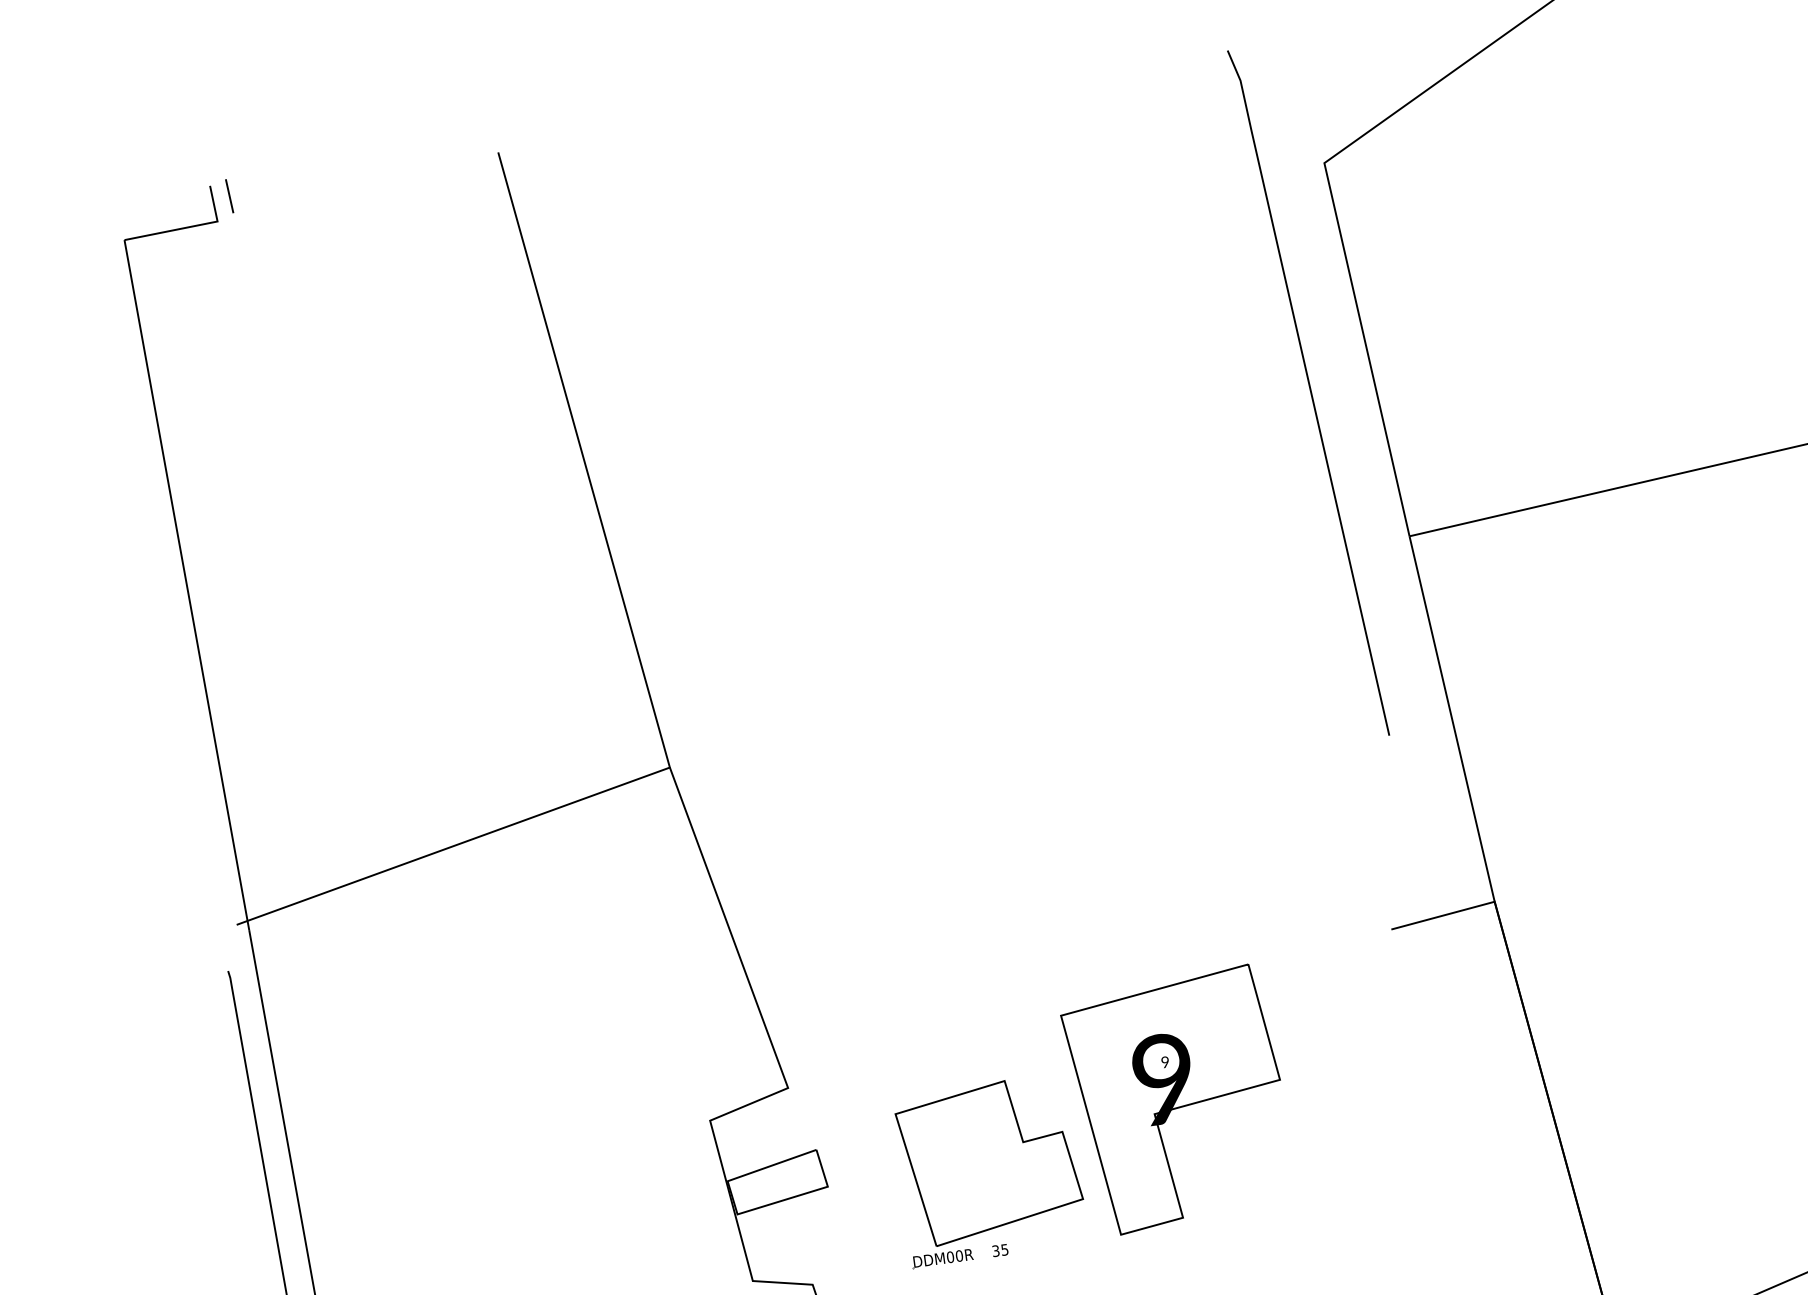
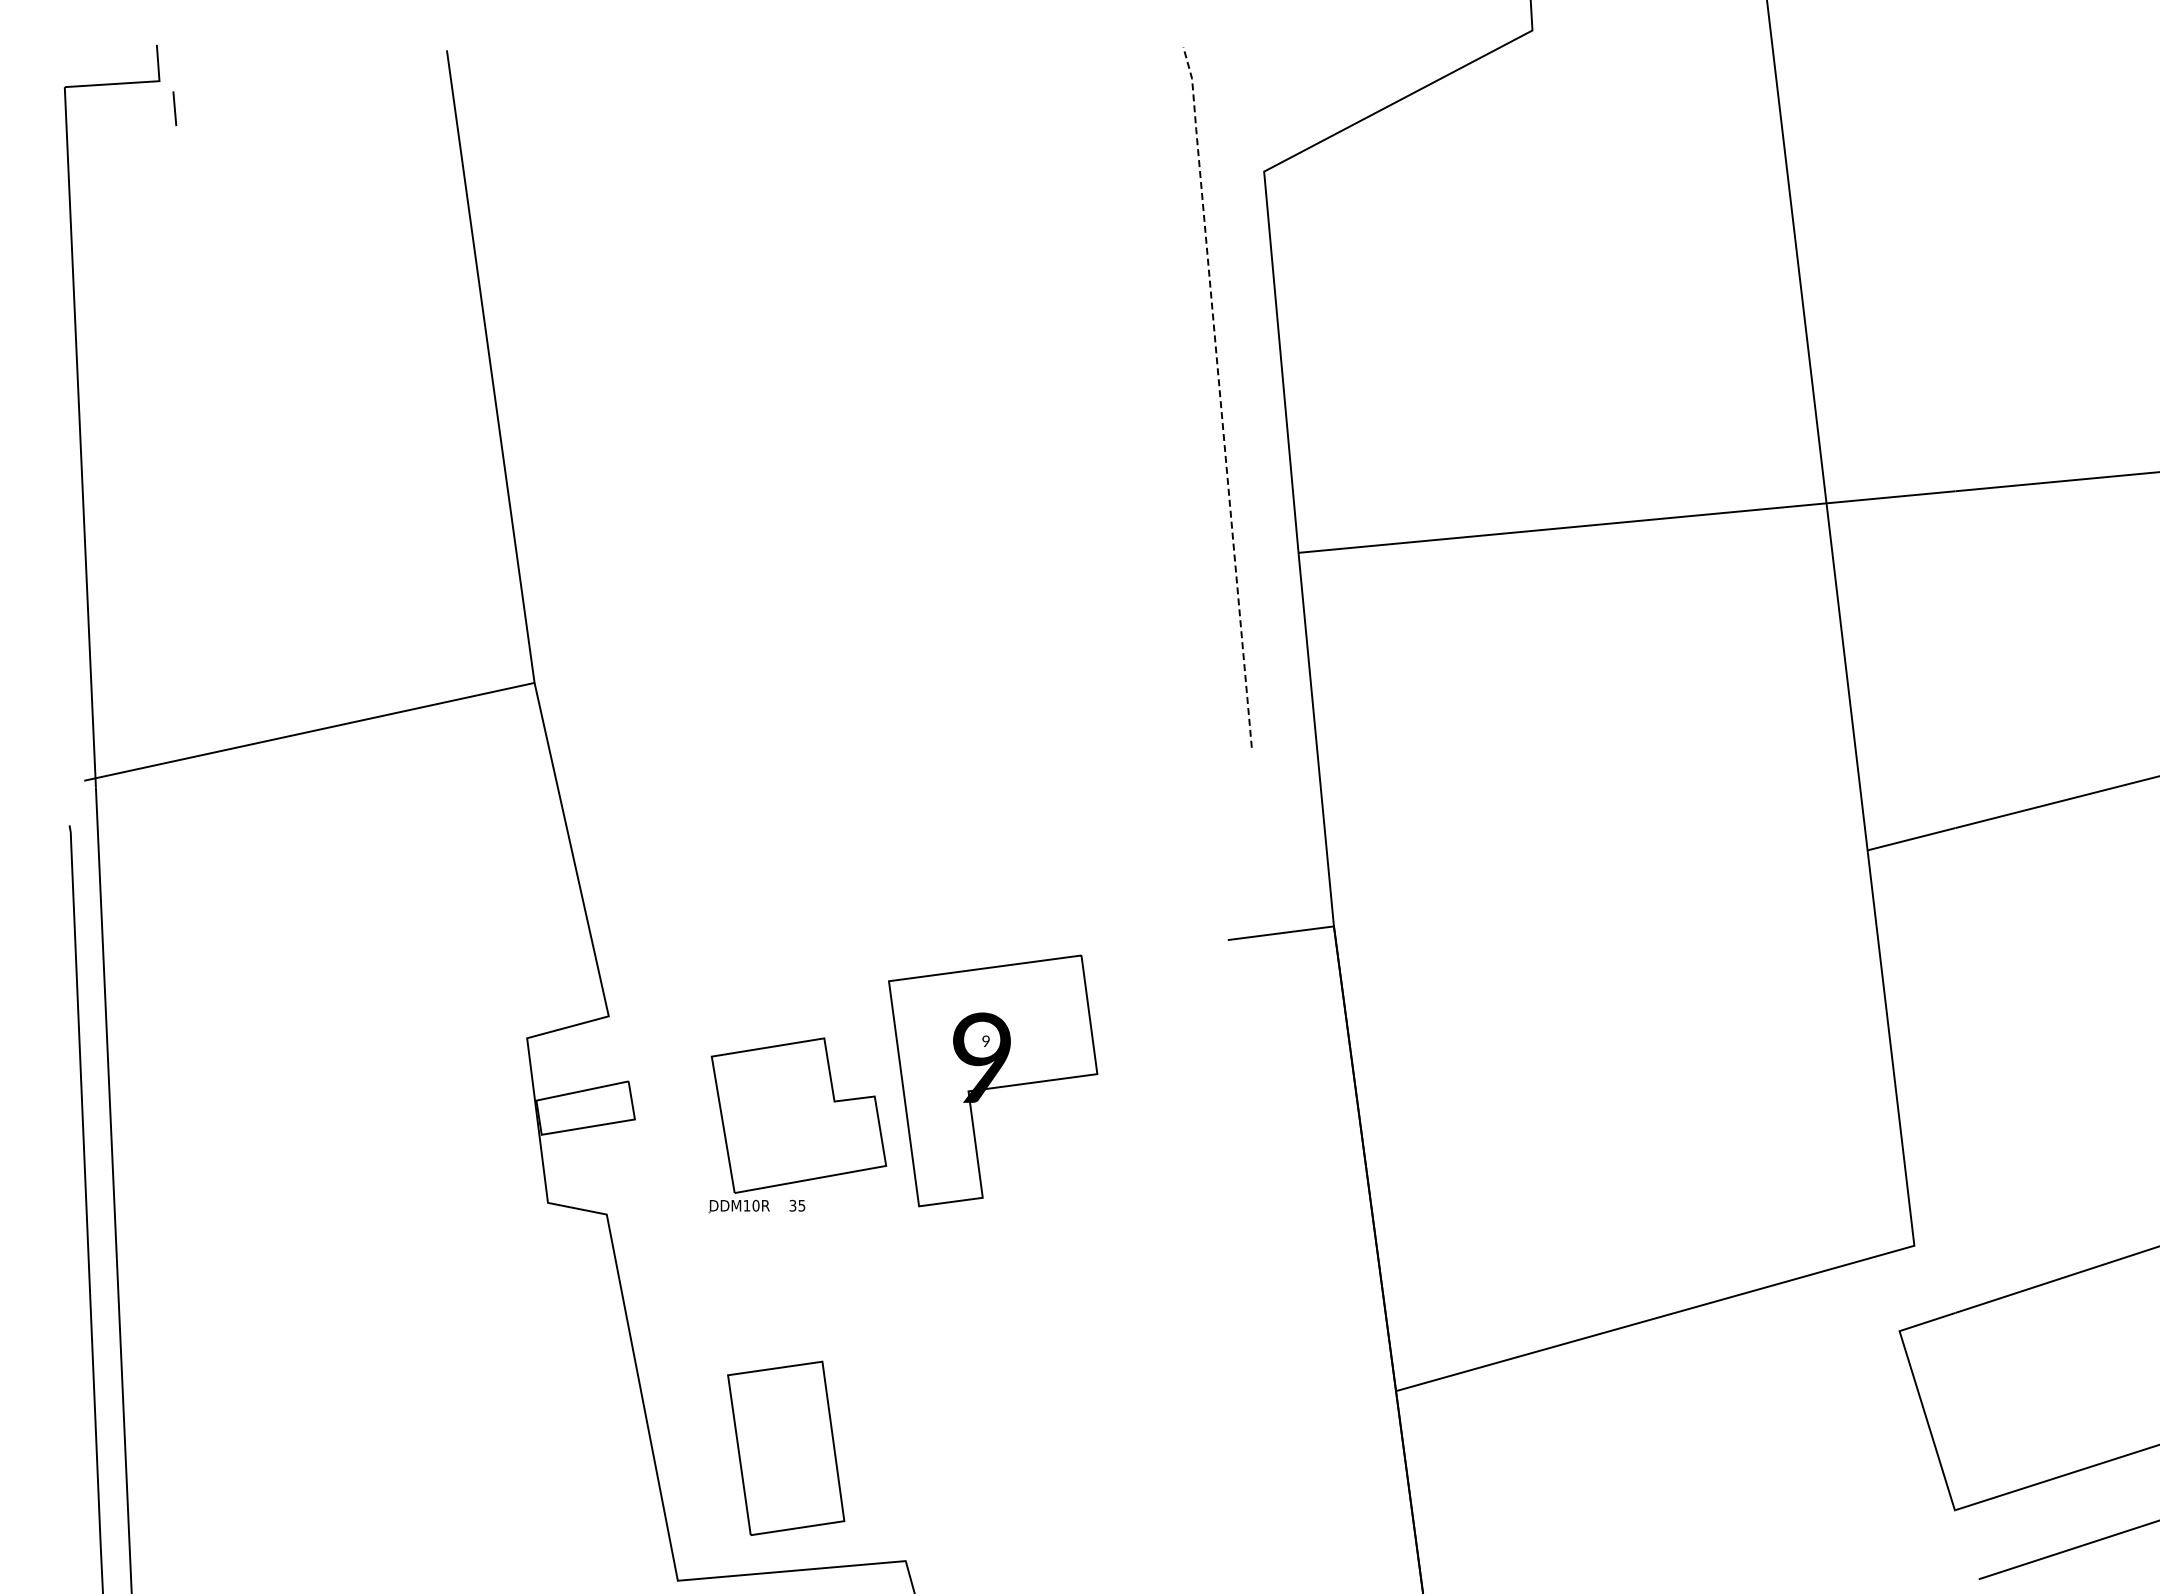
line: (229, 196) -> (174, 108), moved
line: (1311, 390) -> (1220, 395), solid -> dashed
text: (949, 1257) -> (746, 1205), DDM00R -> DDM10R

